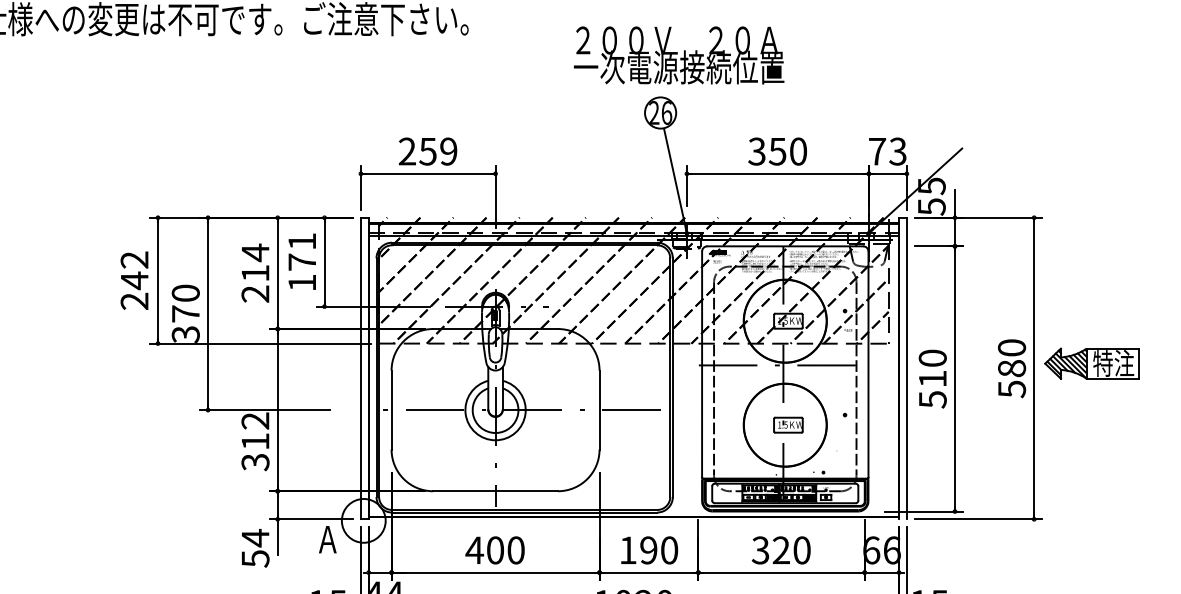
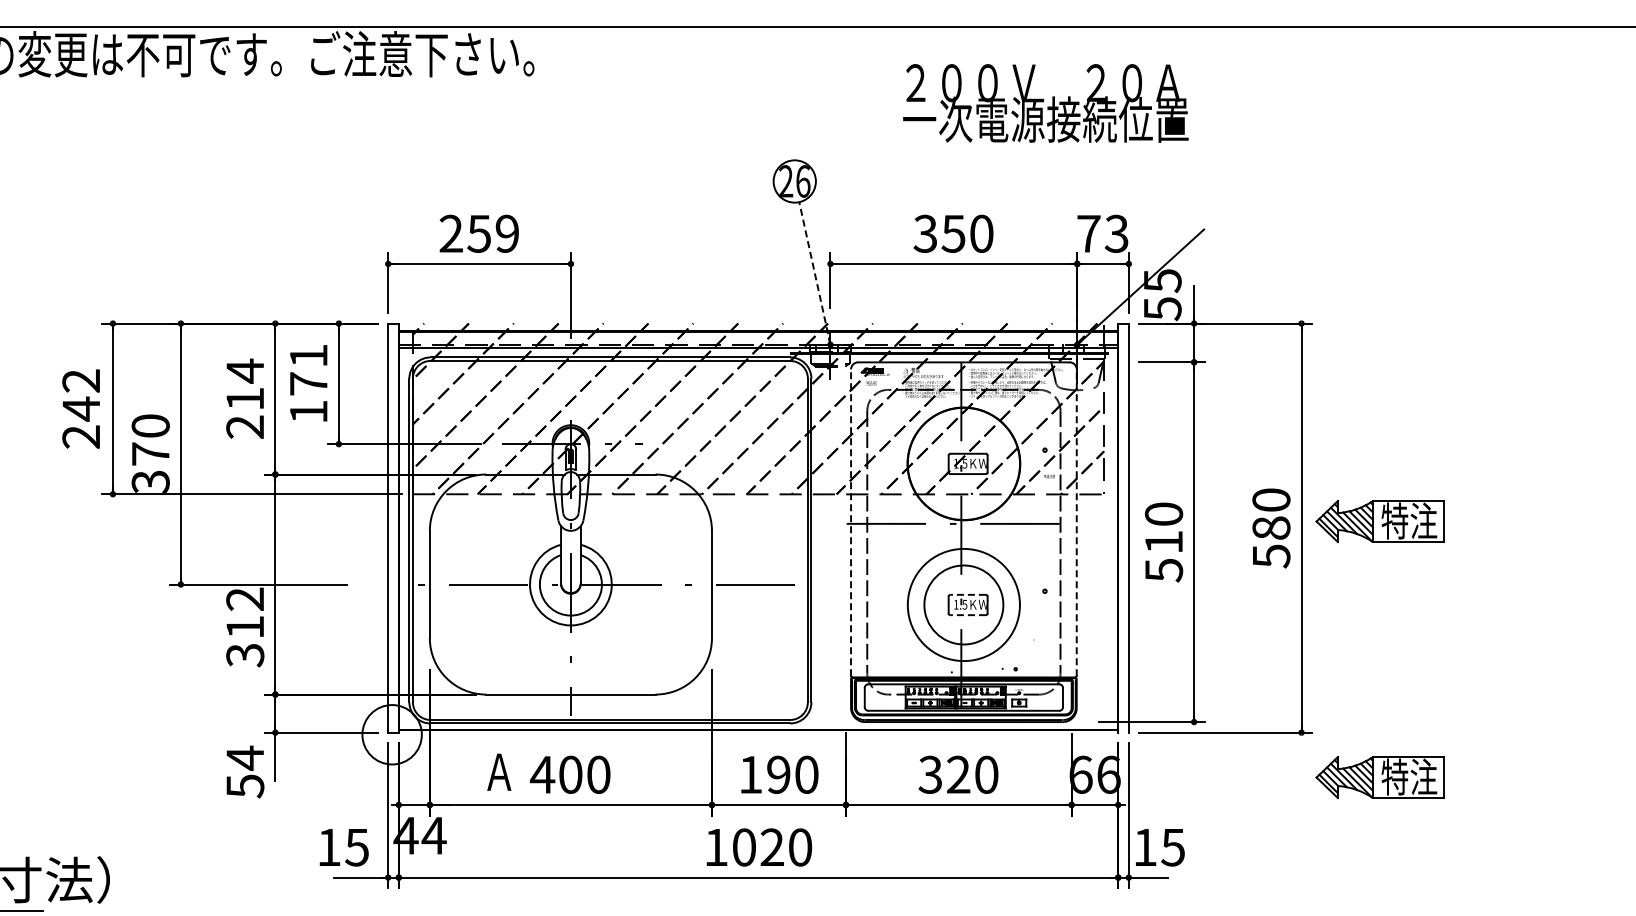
text: (678, 55) -> (1045, 103), moved
line: (675, 180) -> (814, 273), solid -> dashed
line: (702, 364) -> (851, 522), solid -> dashed
line: (868, 364) -> (1076, 522), solid -> dashed
line: (788, 417) -> (968, 594), solid -> dashed
circle: (784, 424) -> (963, 604), size x0.7
line: (788, 432) -> (968, 615), solid -> dashed
text: (327, 539) -> (499, 771), moved
part: (1091, 552) -> (1379, 777), added

